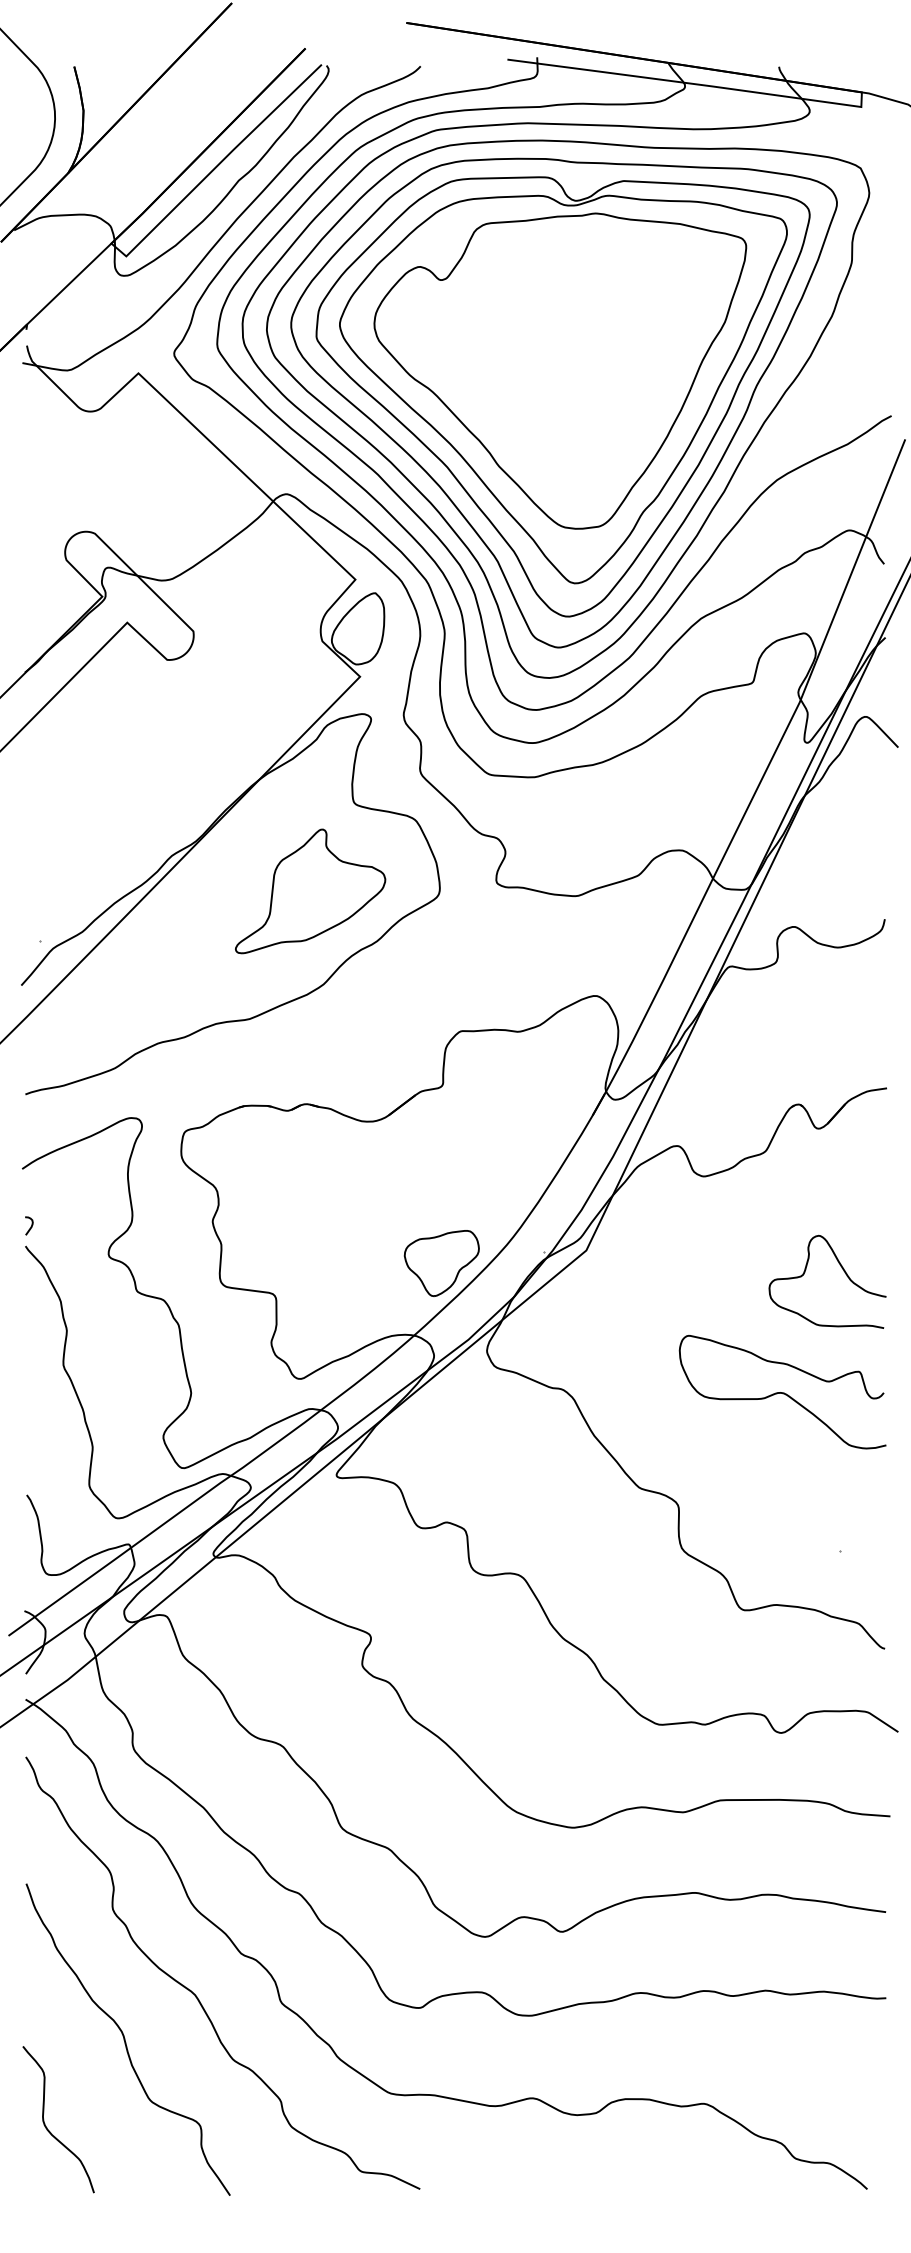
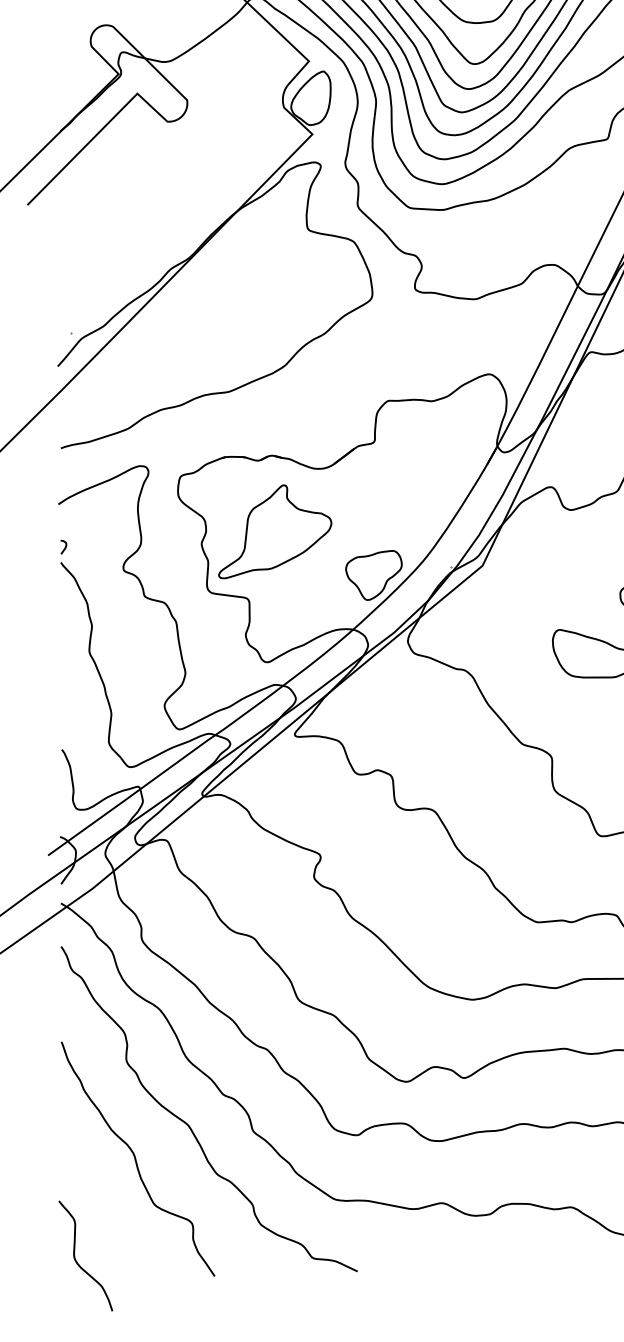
part: (310, 891) -> (275, 531), moved
curve: (45, 2123) -> (75, 1258), moved

